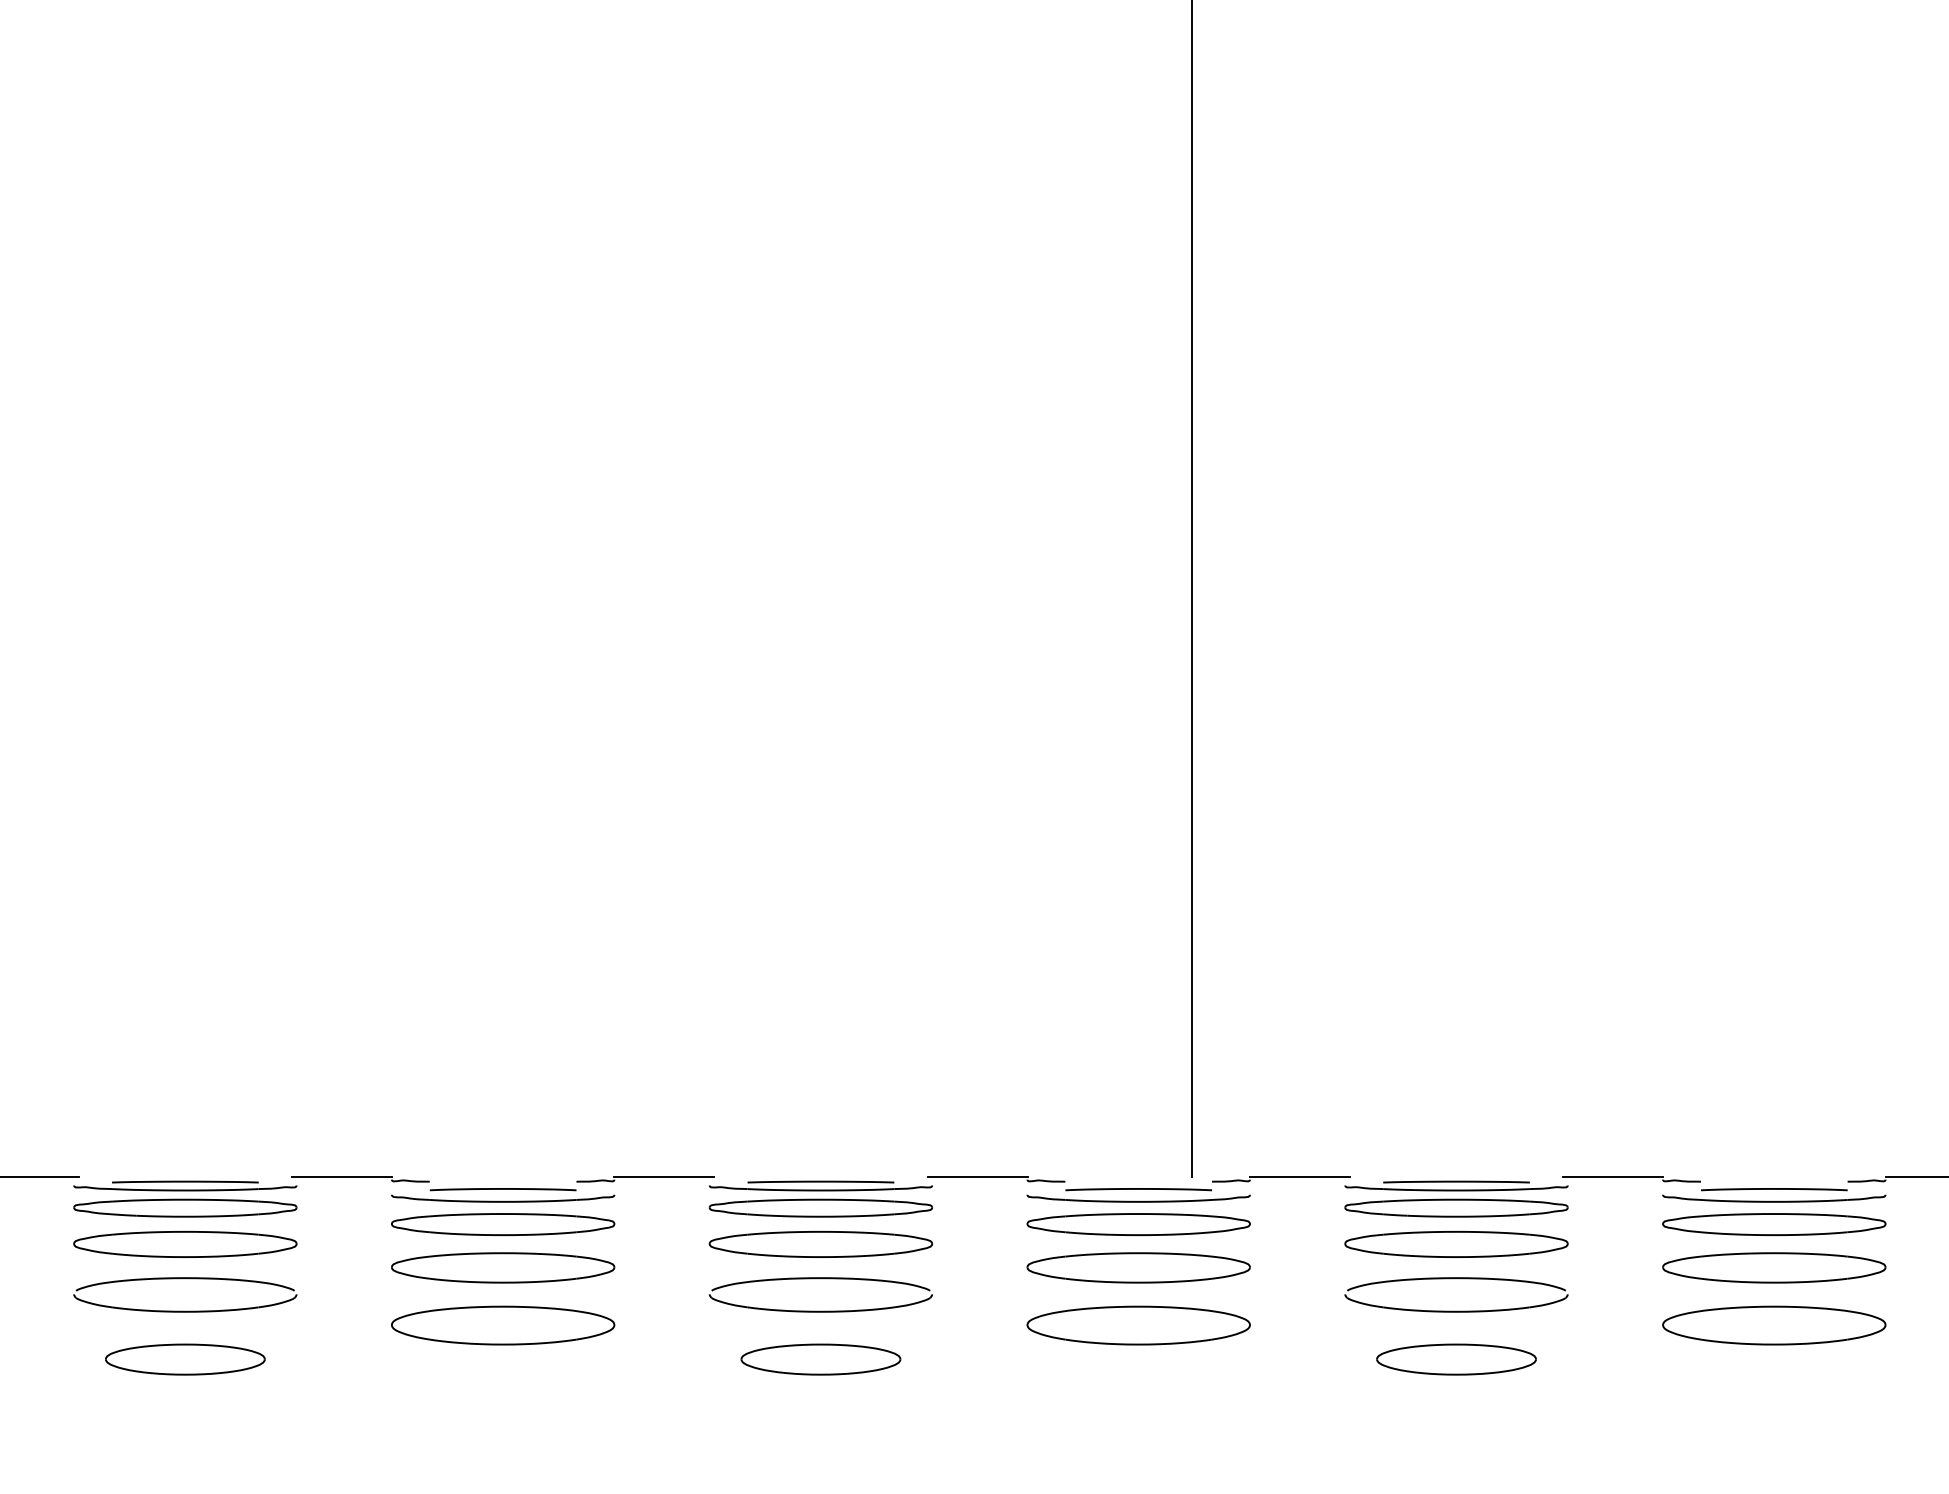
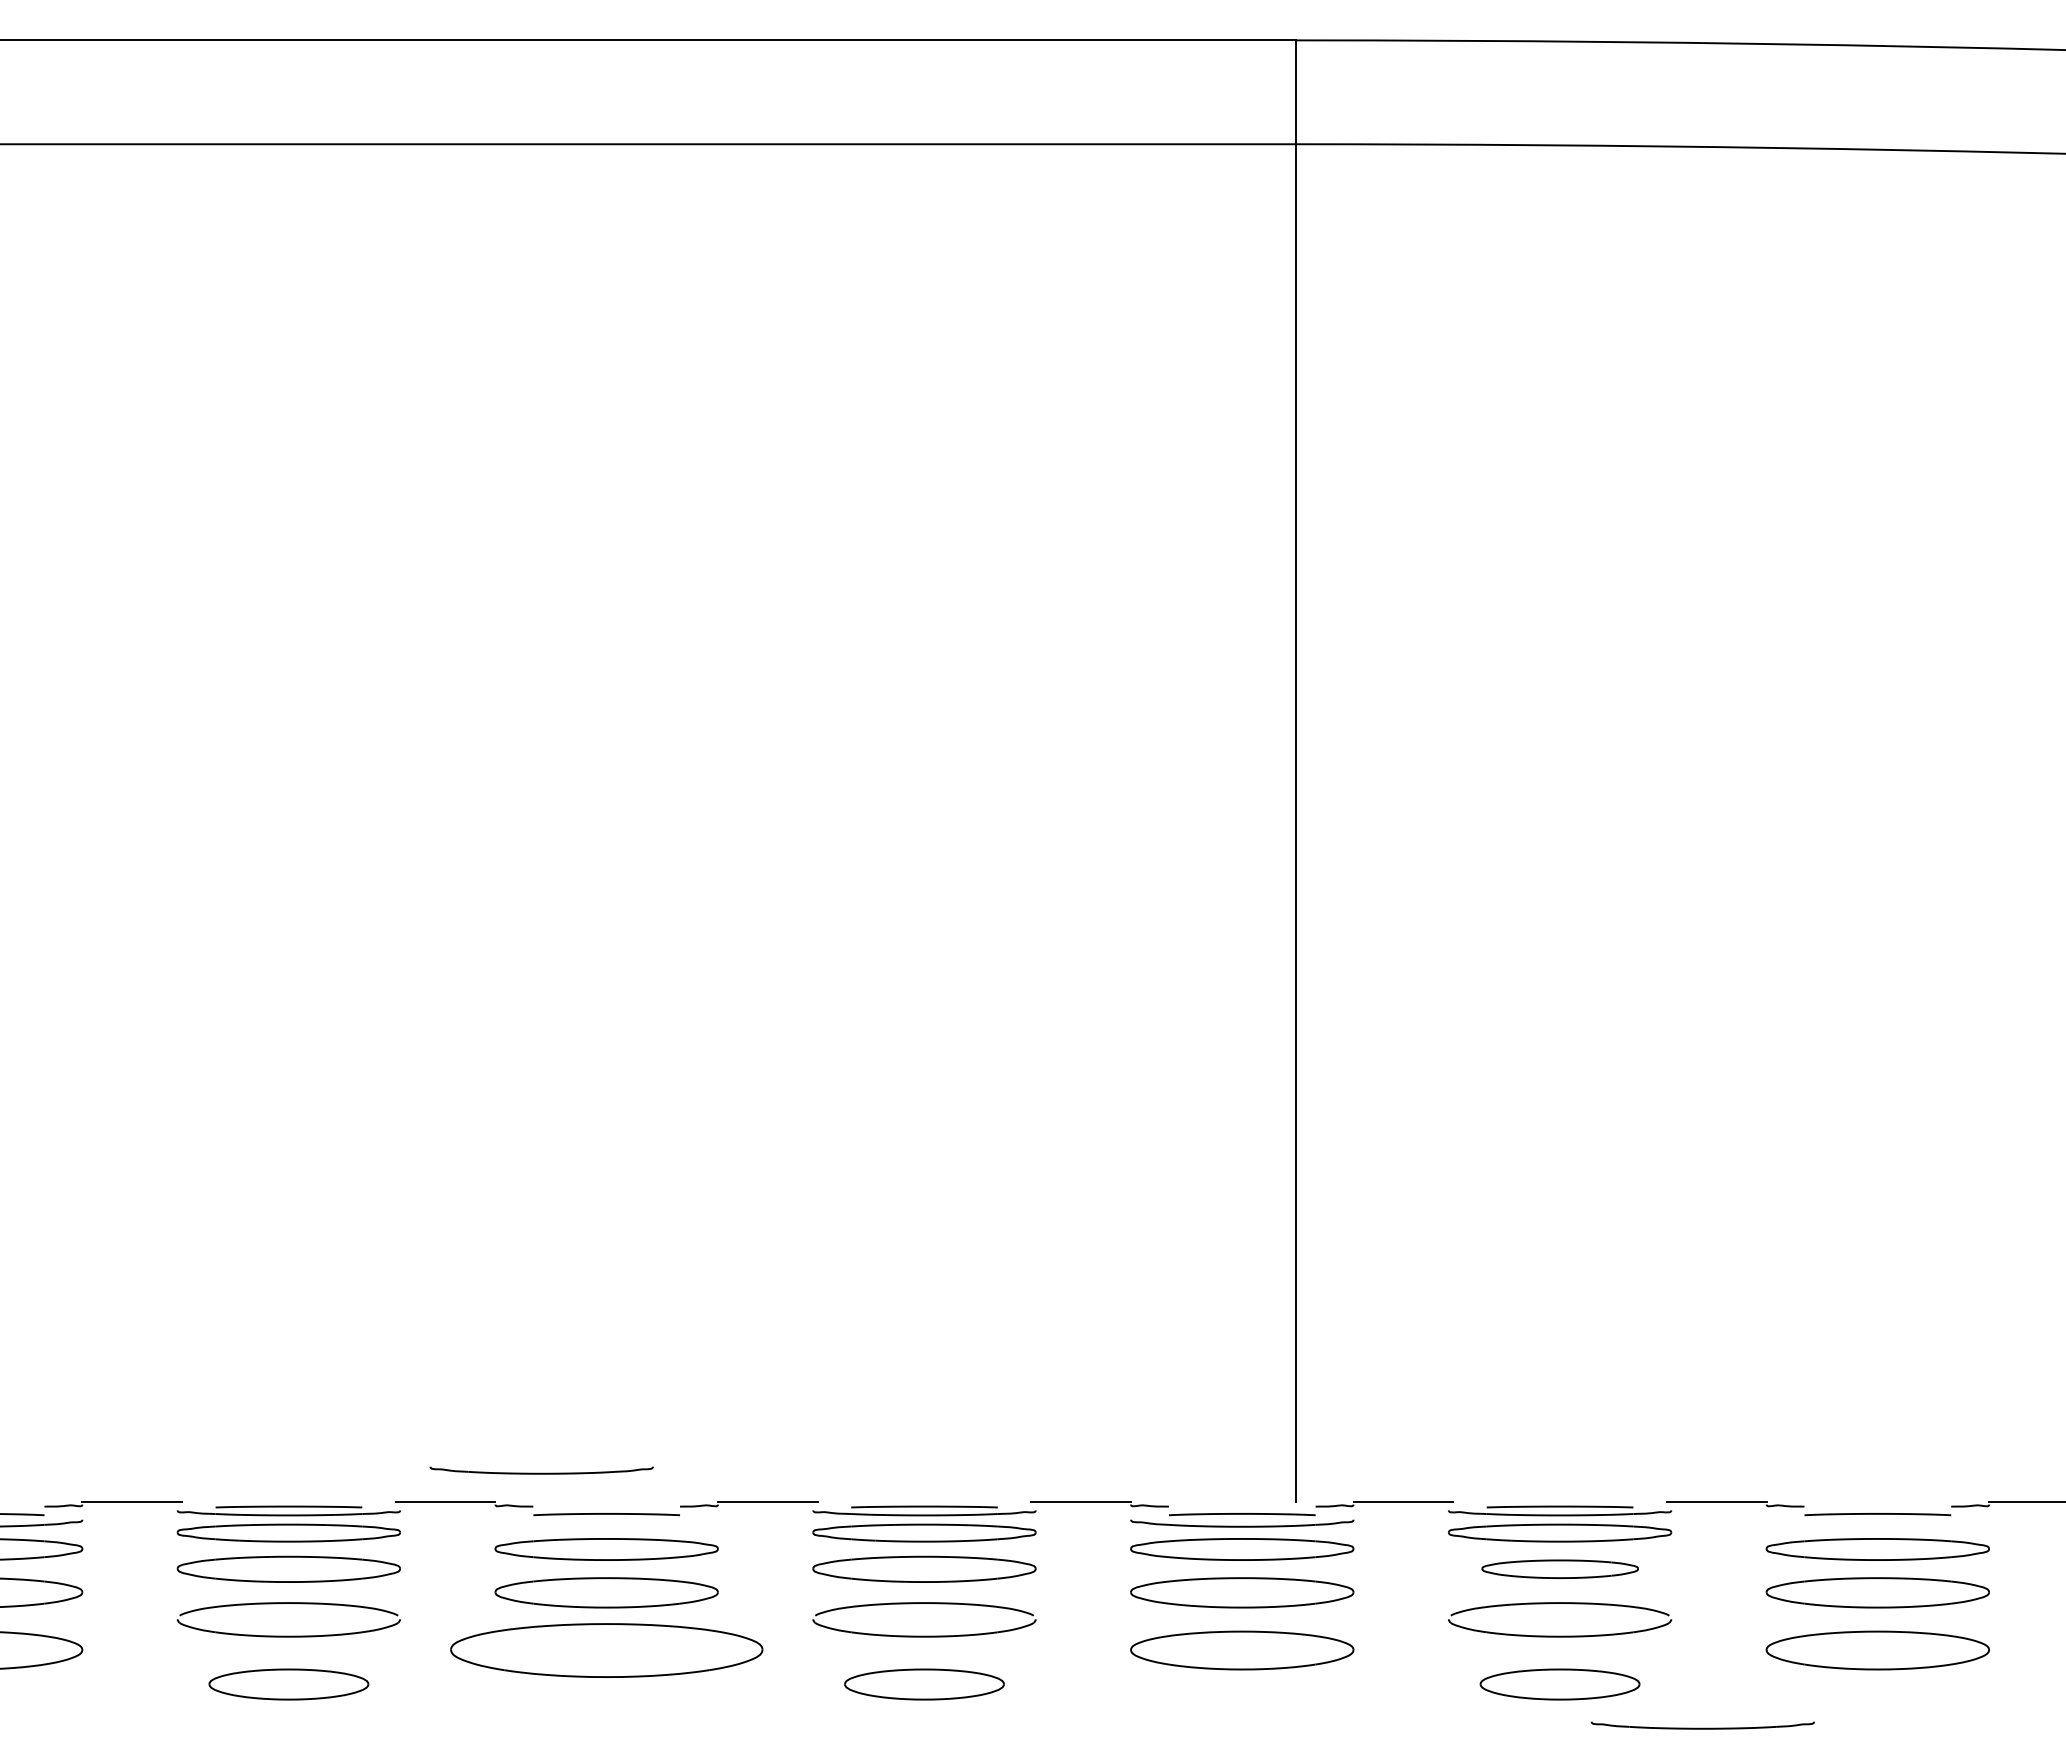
part: (502, 1198) -> (541, 1470), moved
part: (1773, 1198) -> (1702, 1725), moved
part: (1456, 1243) -> (1560, 1568), size x0.7
part: (502, 1325) -> (606, 1650), size x1.4

